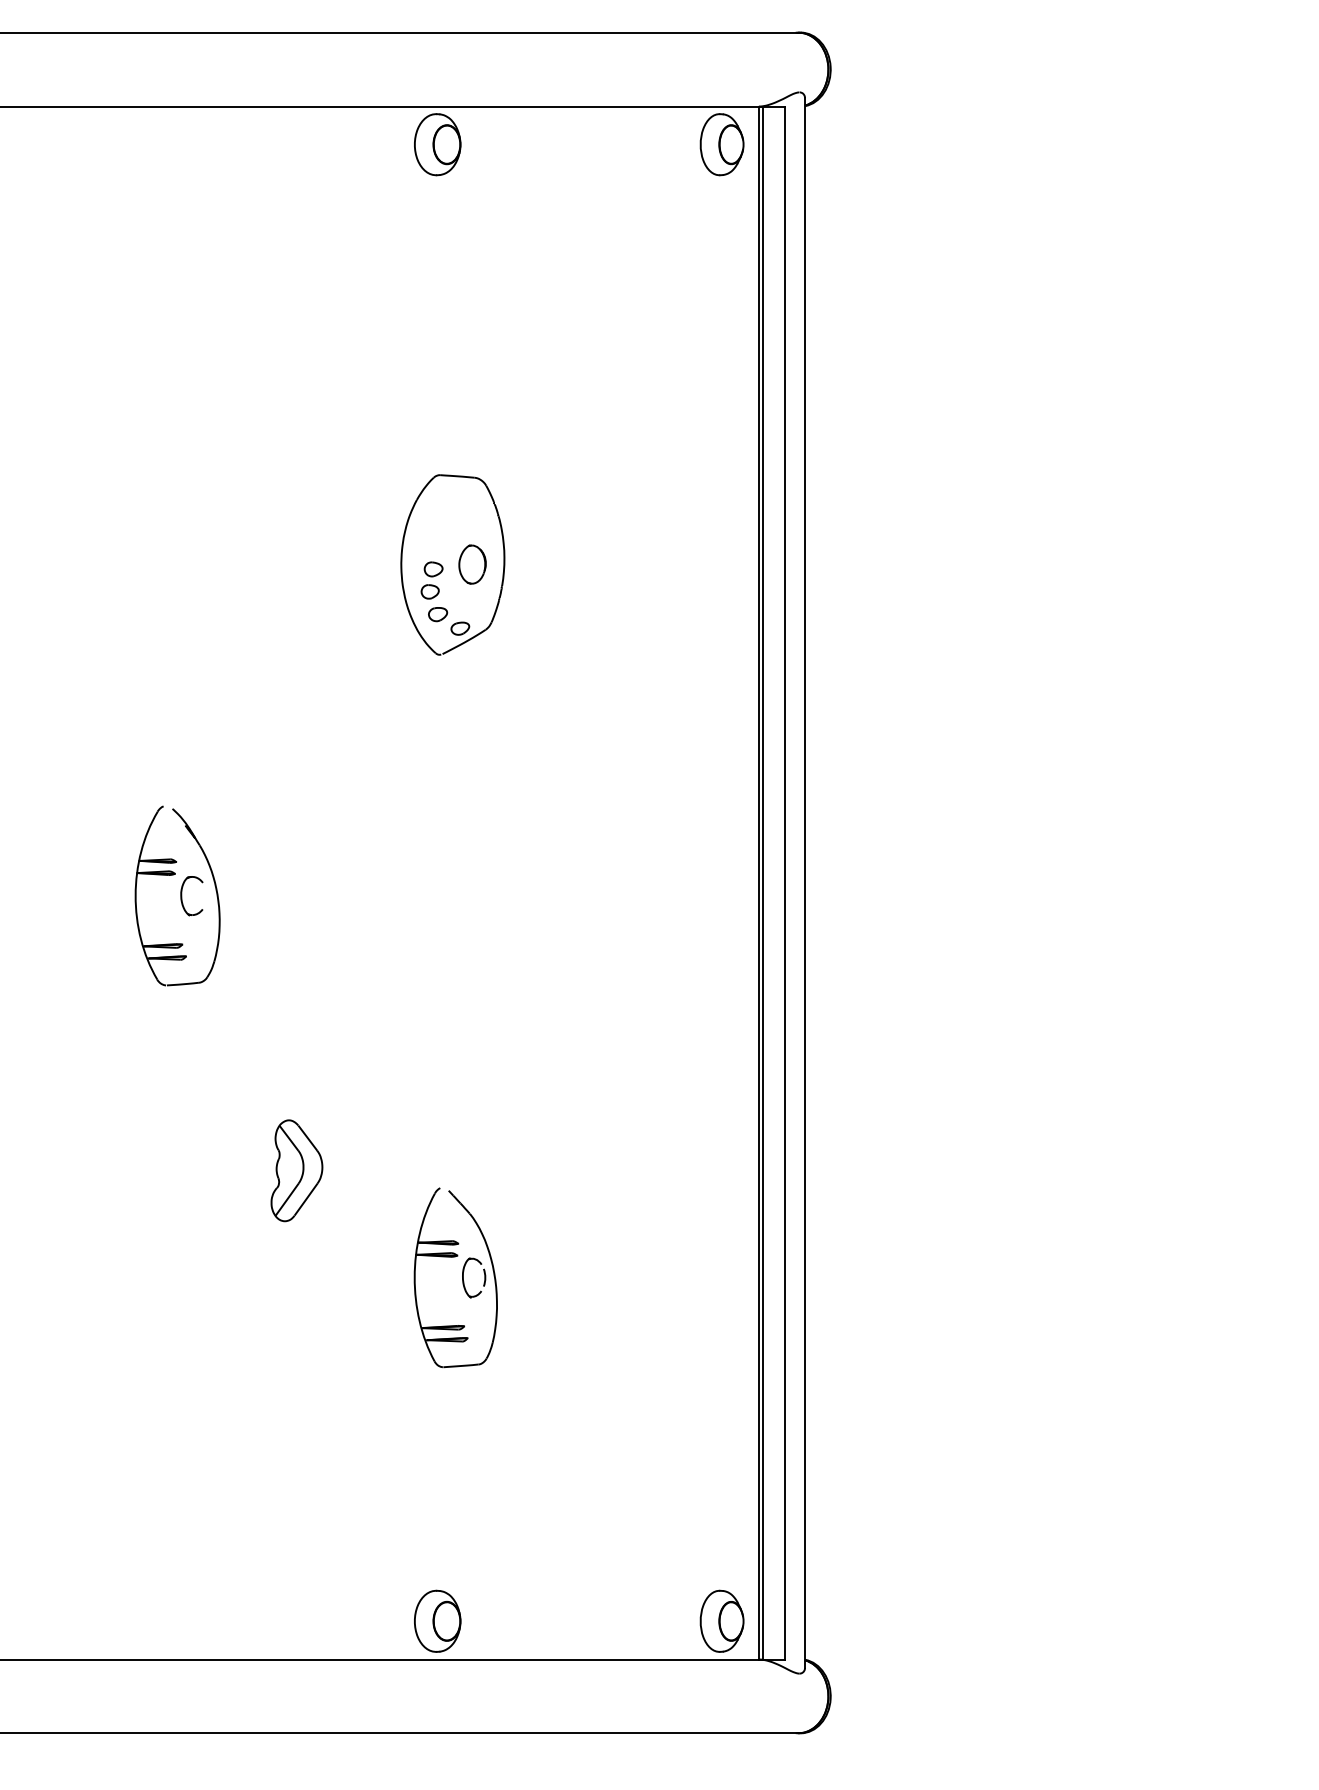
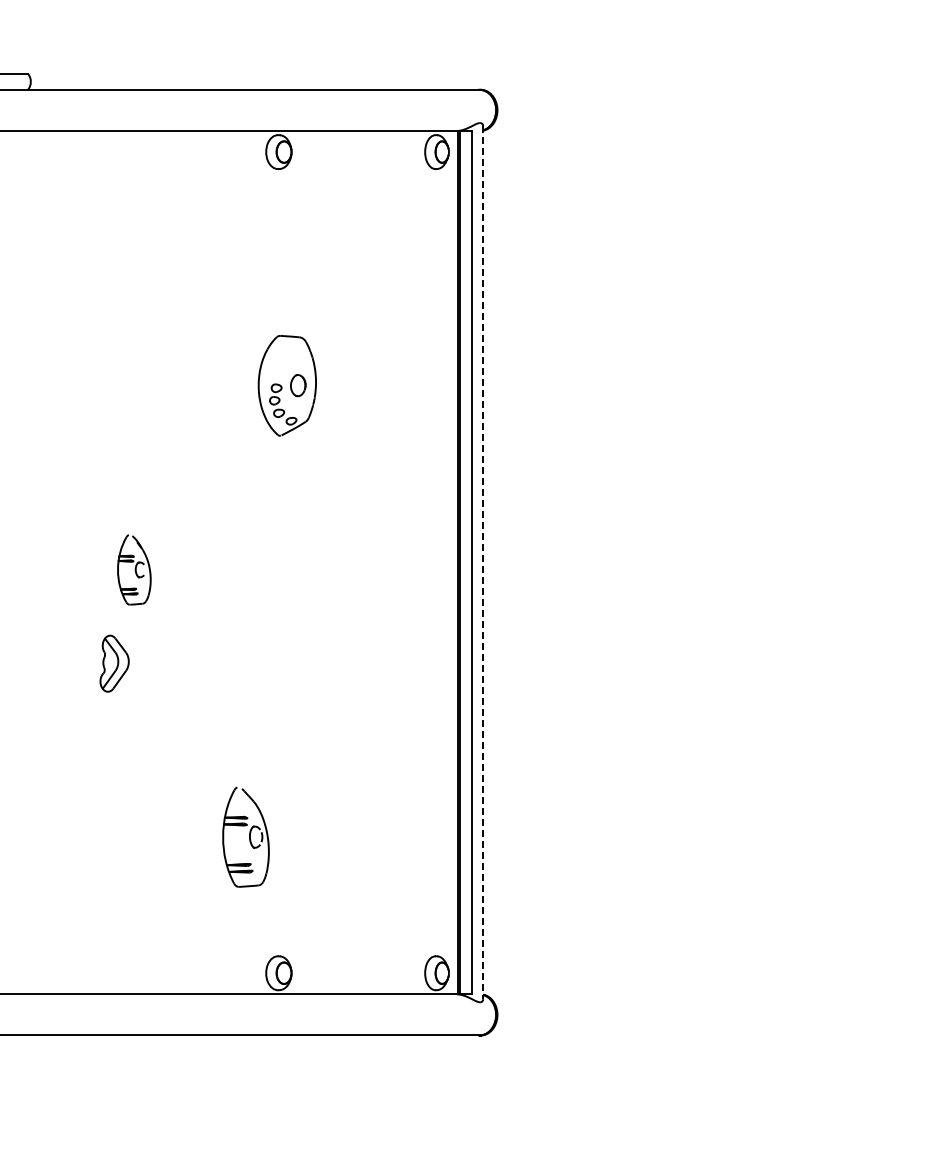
line: (805, 884) -> (483, 563), solid -> dashed
part: (177, 895) -> (134, 569), size x0.7
part: (296, 1170) -> (114, 663), moved
part: (454, 1276) -> (245, 836), moved

